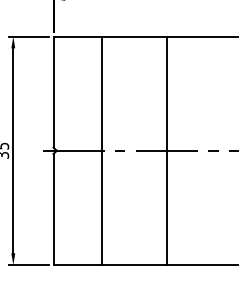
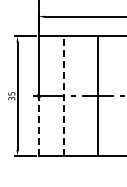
line: (101, 151) -> (63, 96), solid -> dashed
line: (53, 208) -> (38, 126), solid -> dashed

